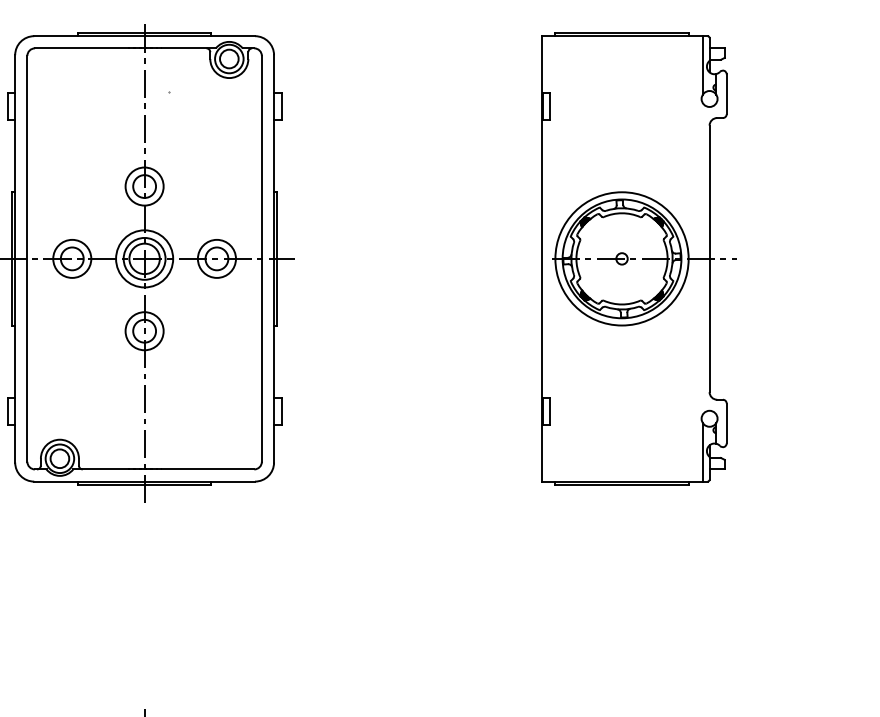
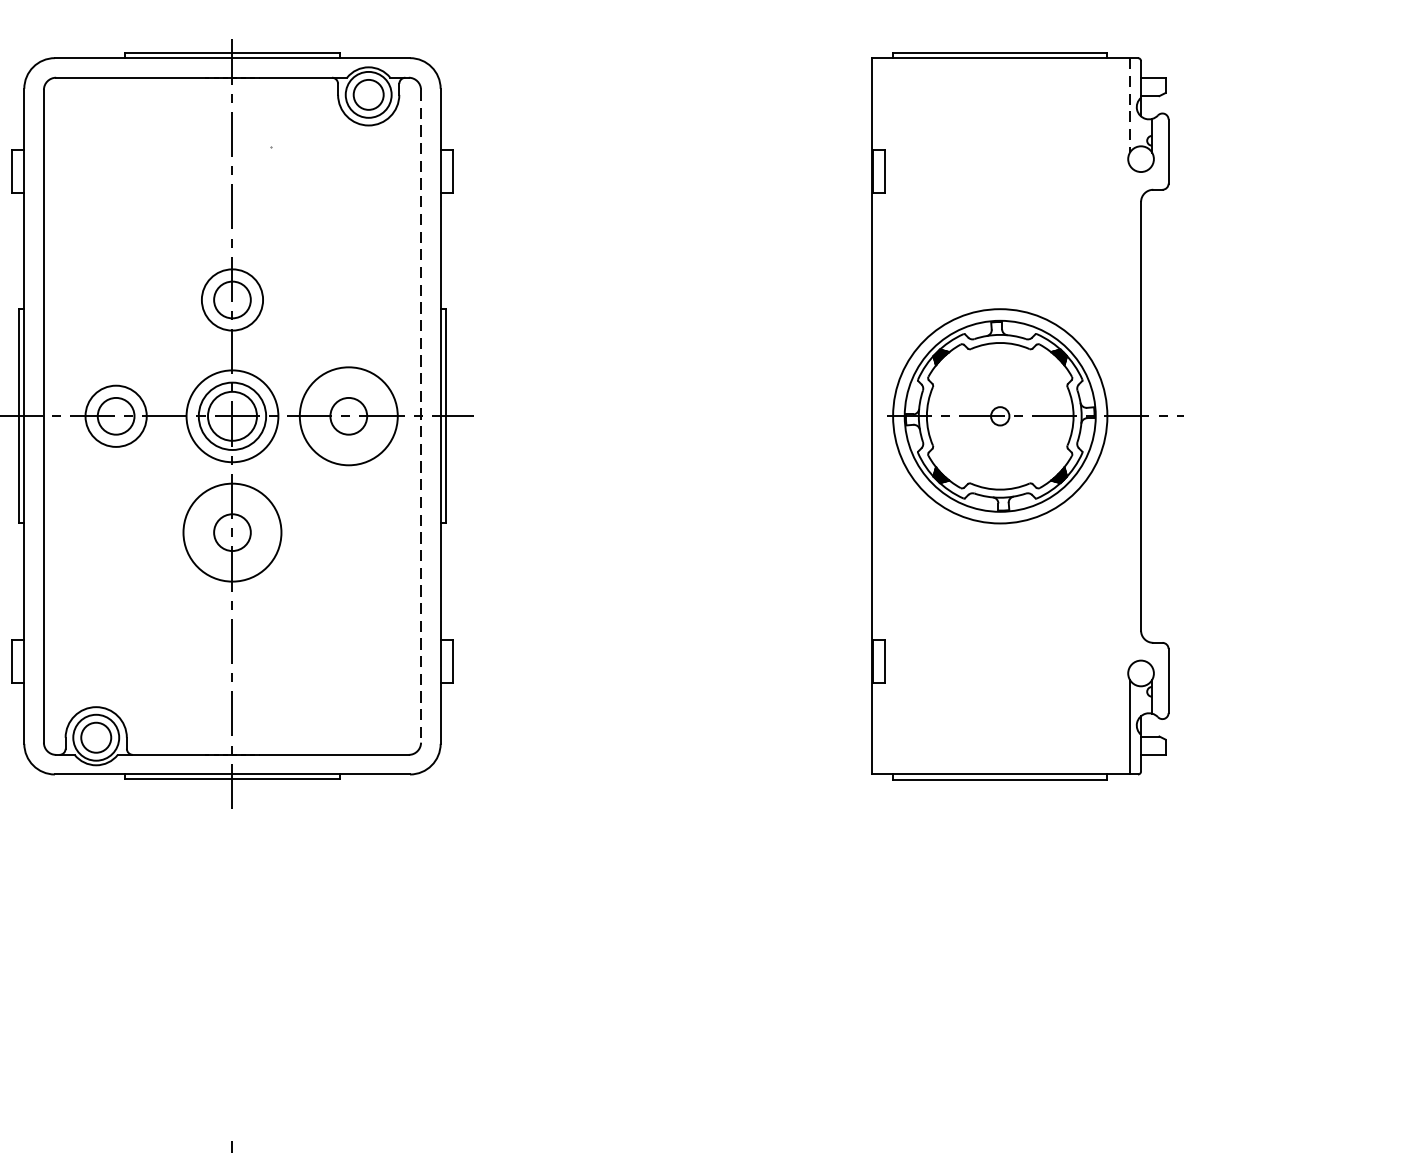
line: (702, 66) -> (1129, 106), solid -> dashed
circle: (216, 258) -> (348, 415), size x1.6
line: (261, 258) -> (420, 415), solid -> dashed
circle: (144, 331) -> (232, 533), size x1.6

